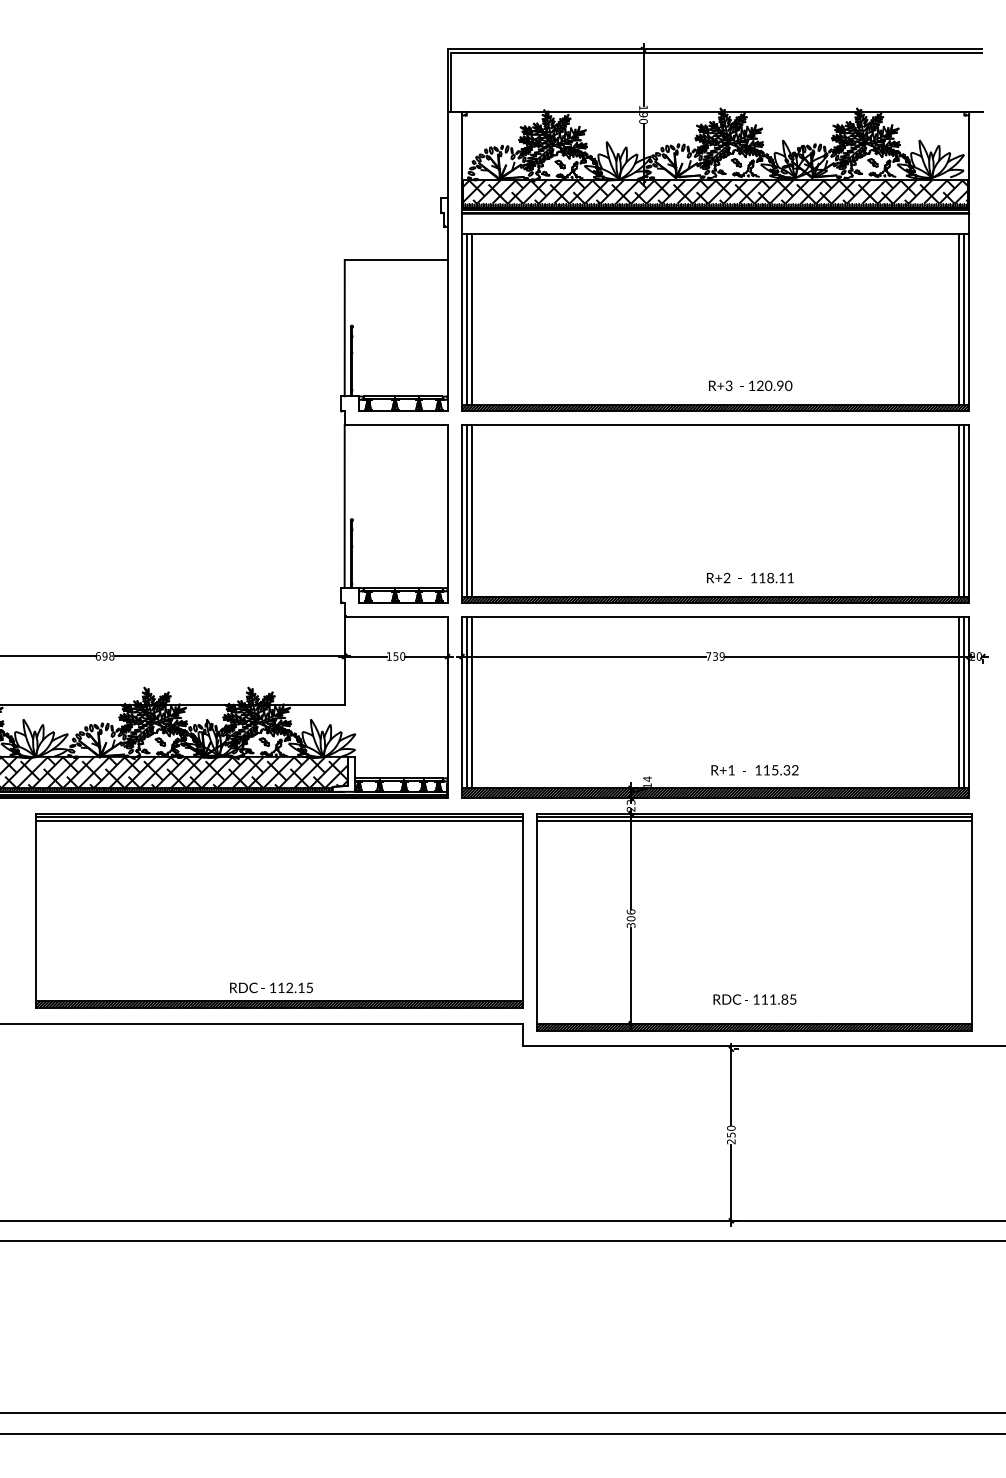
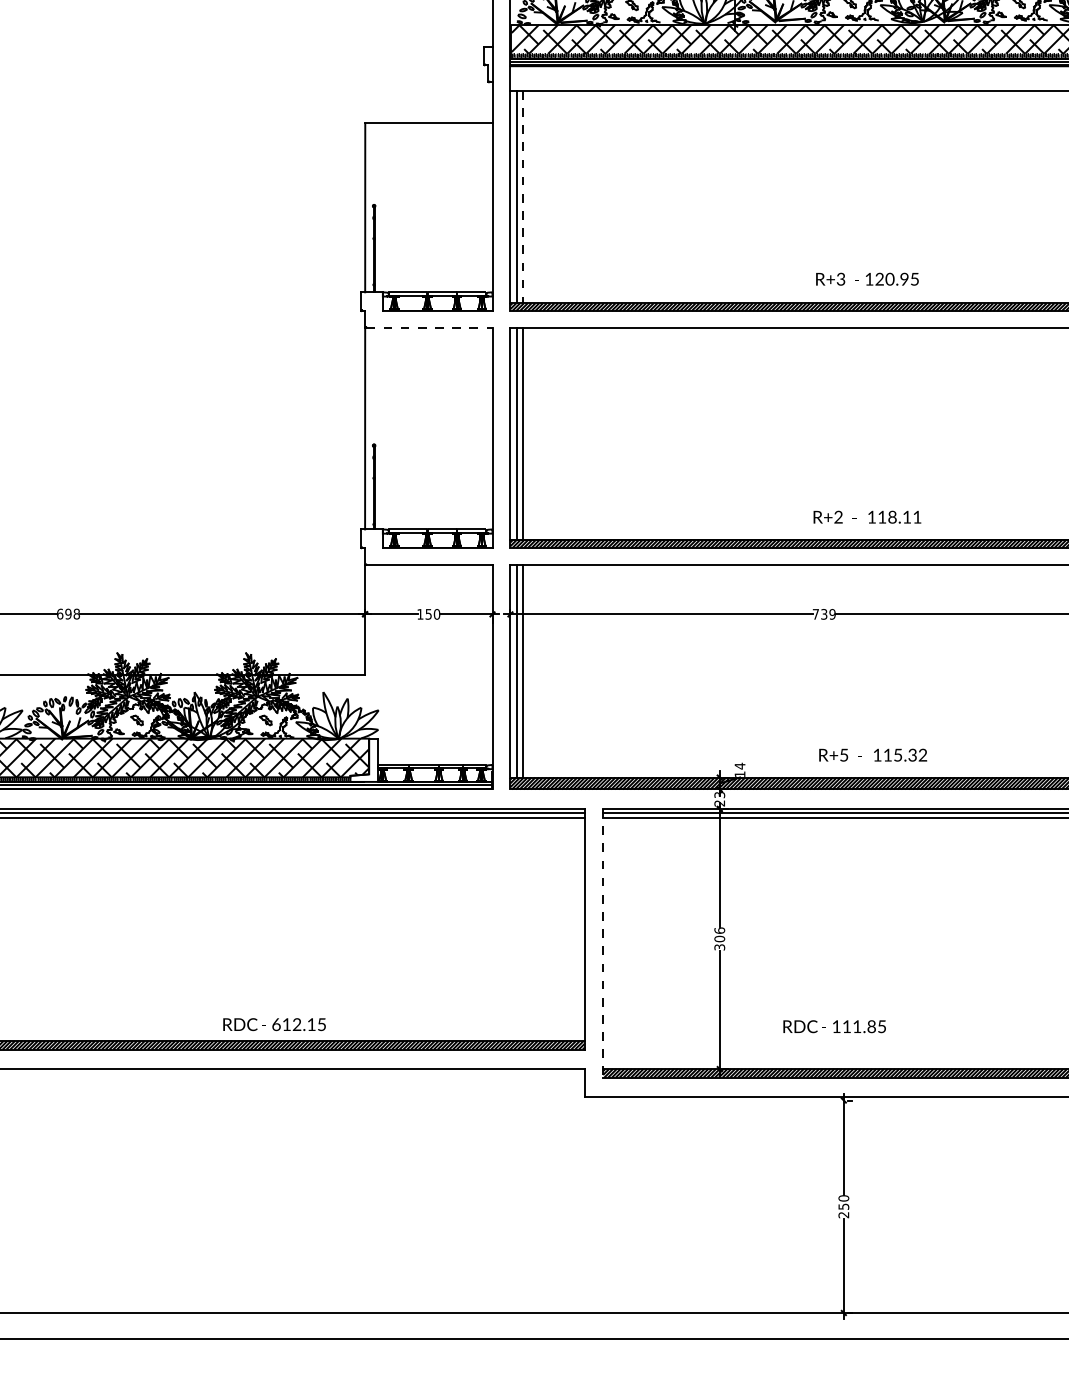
line: (472, 319) -> (523, 197), solid -> dashed
text: (788, 385) -> (914, 278), 120.90 -> 120.95
line: (396, 425) -> (429, 328), solid -> dashed
text: (731, 770) -> (844, 755), R+1 -> R+5
line: (536, 922) -> (602, 943), solid -> dashed
text: (272, 987) -> (275, 1024), 112.15 -> 612.15
text: (754, 999) -> (834, 1026), moved

